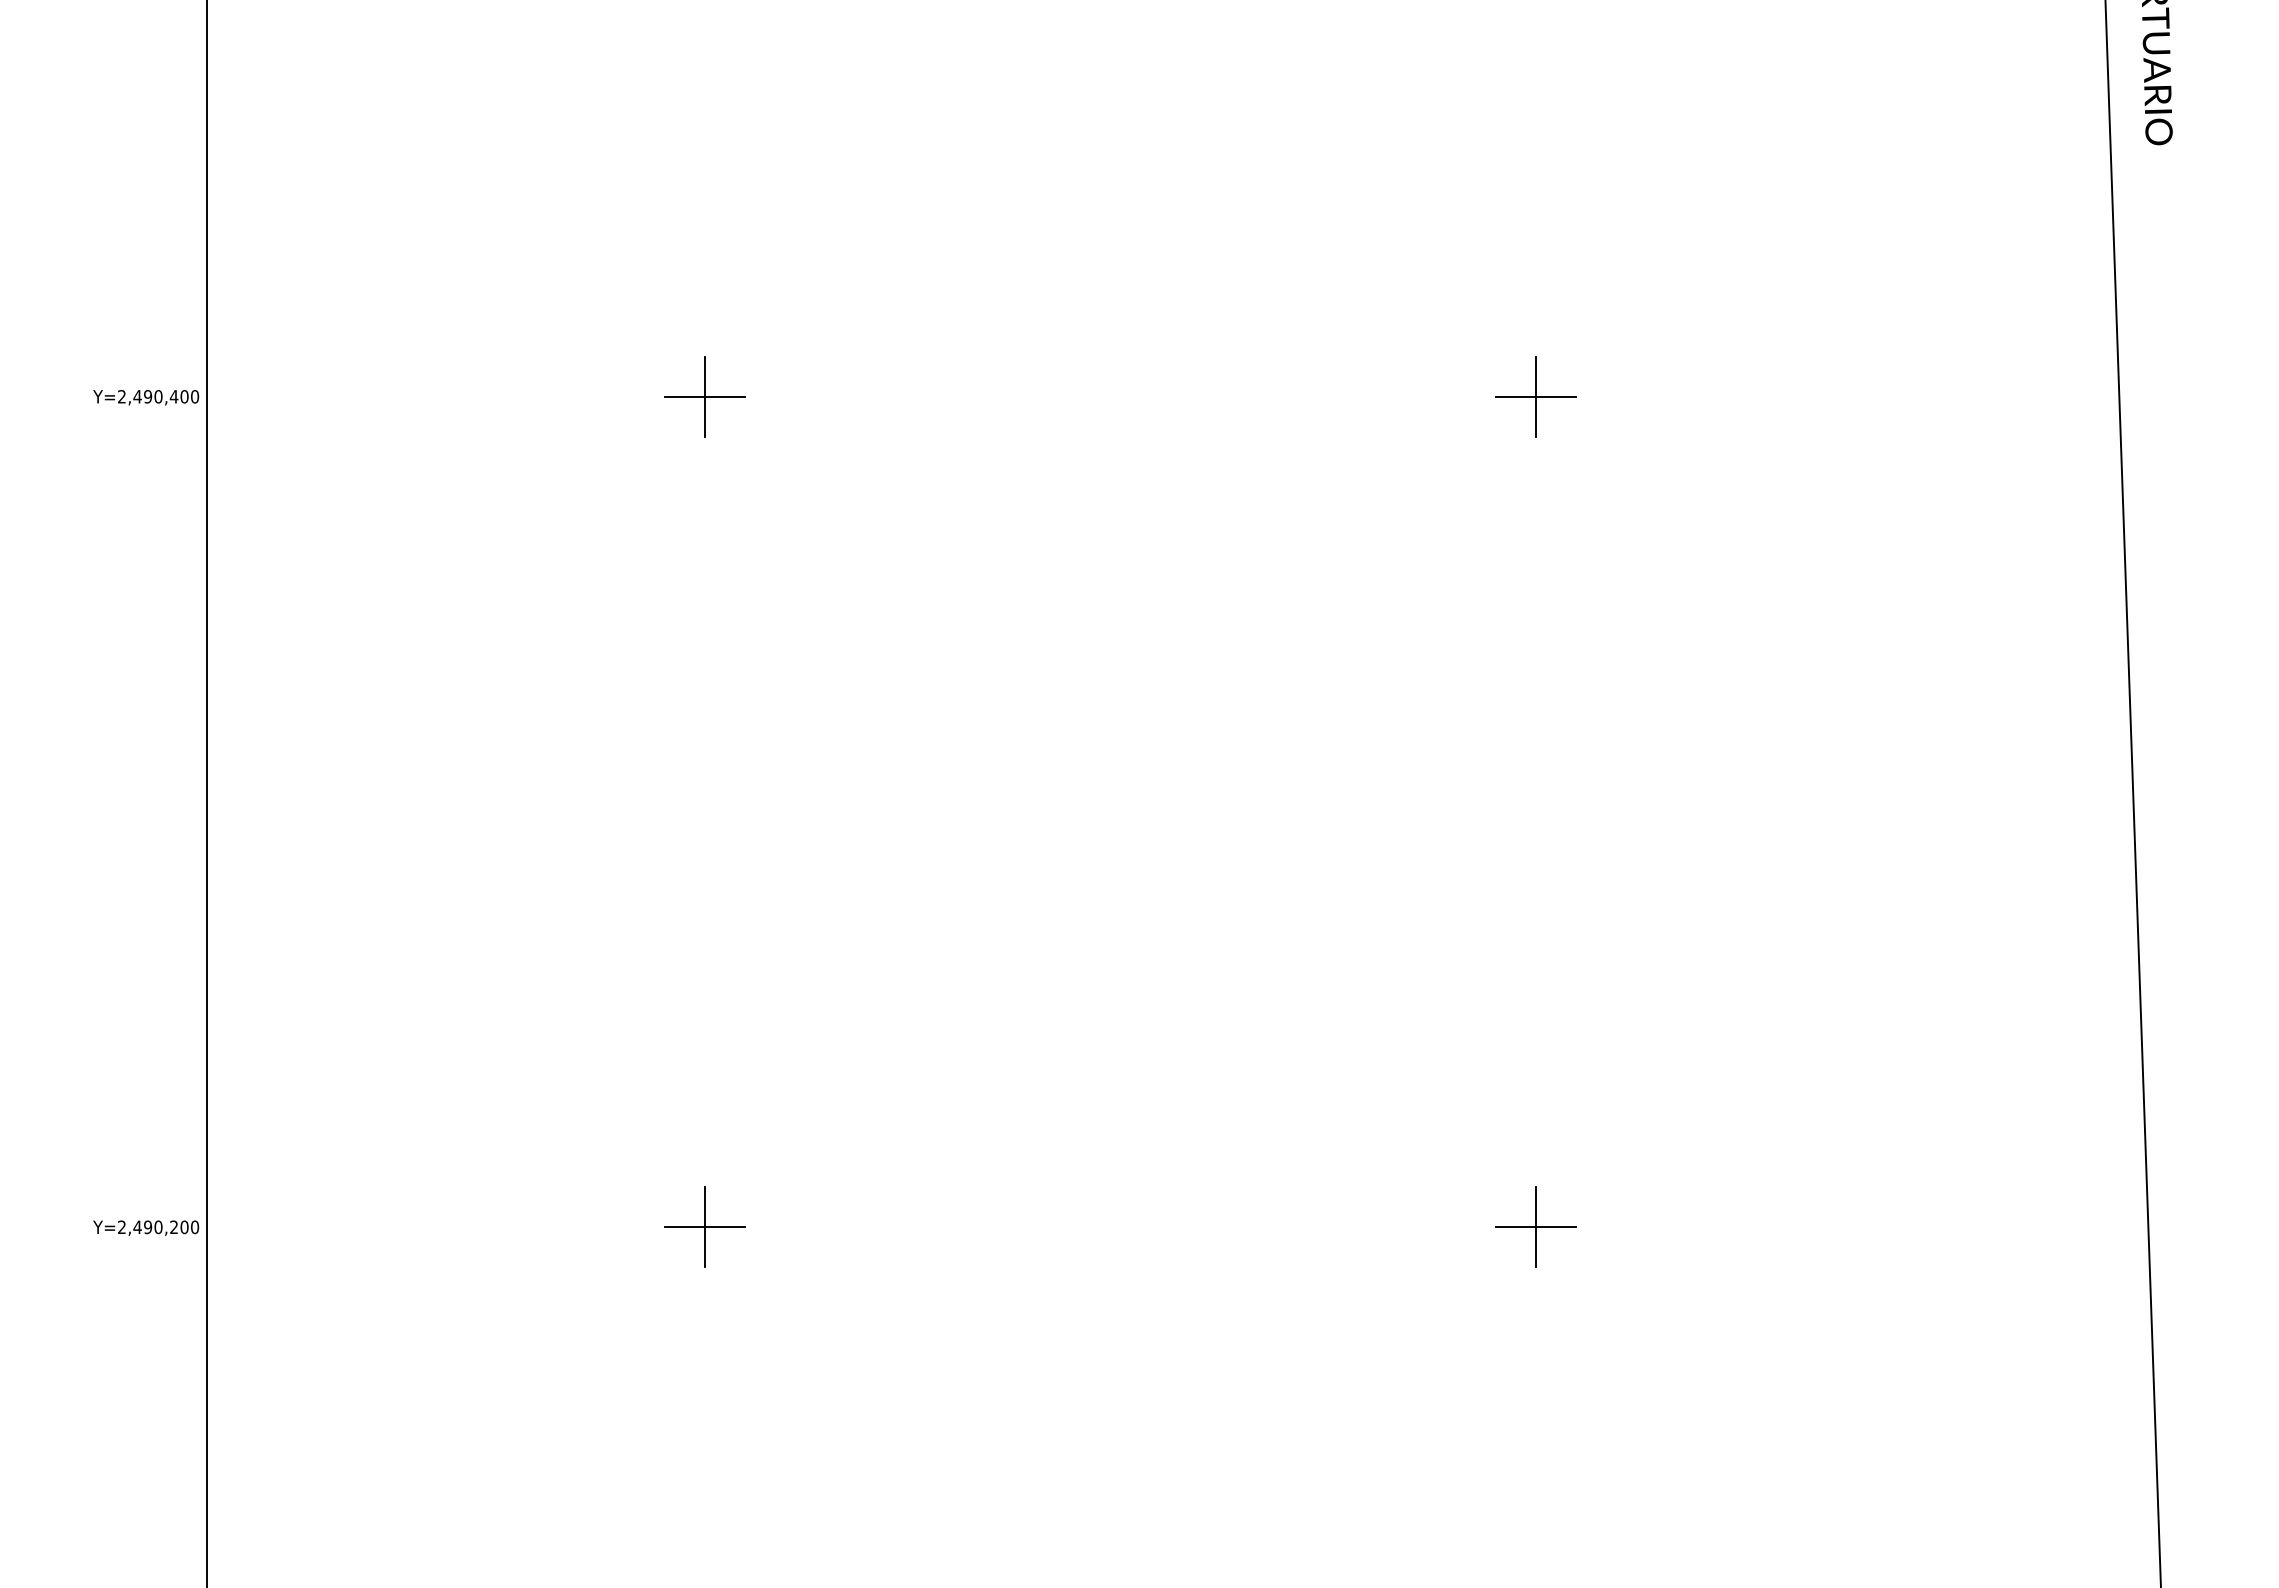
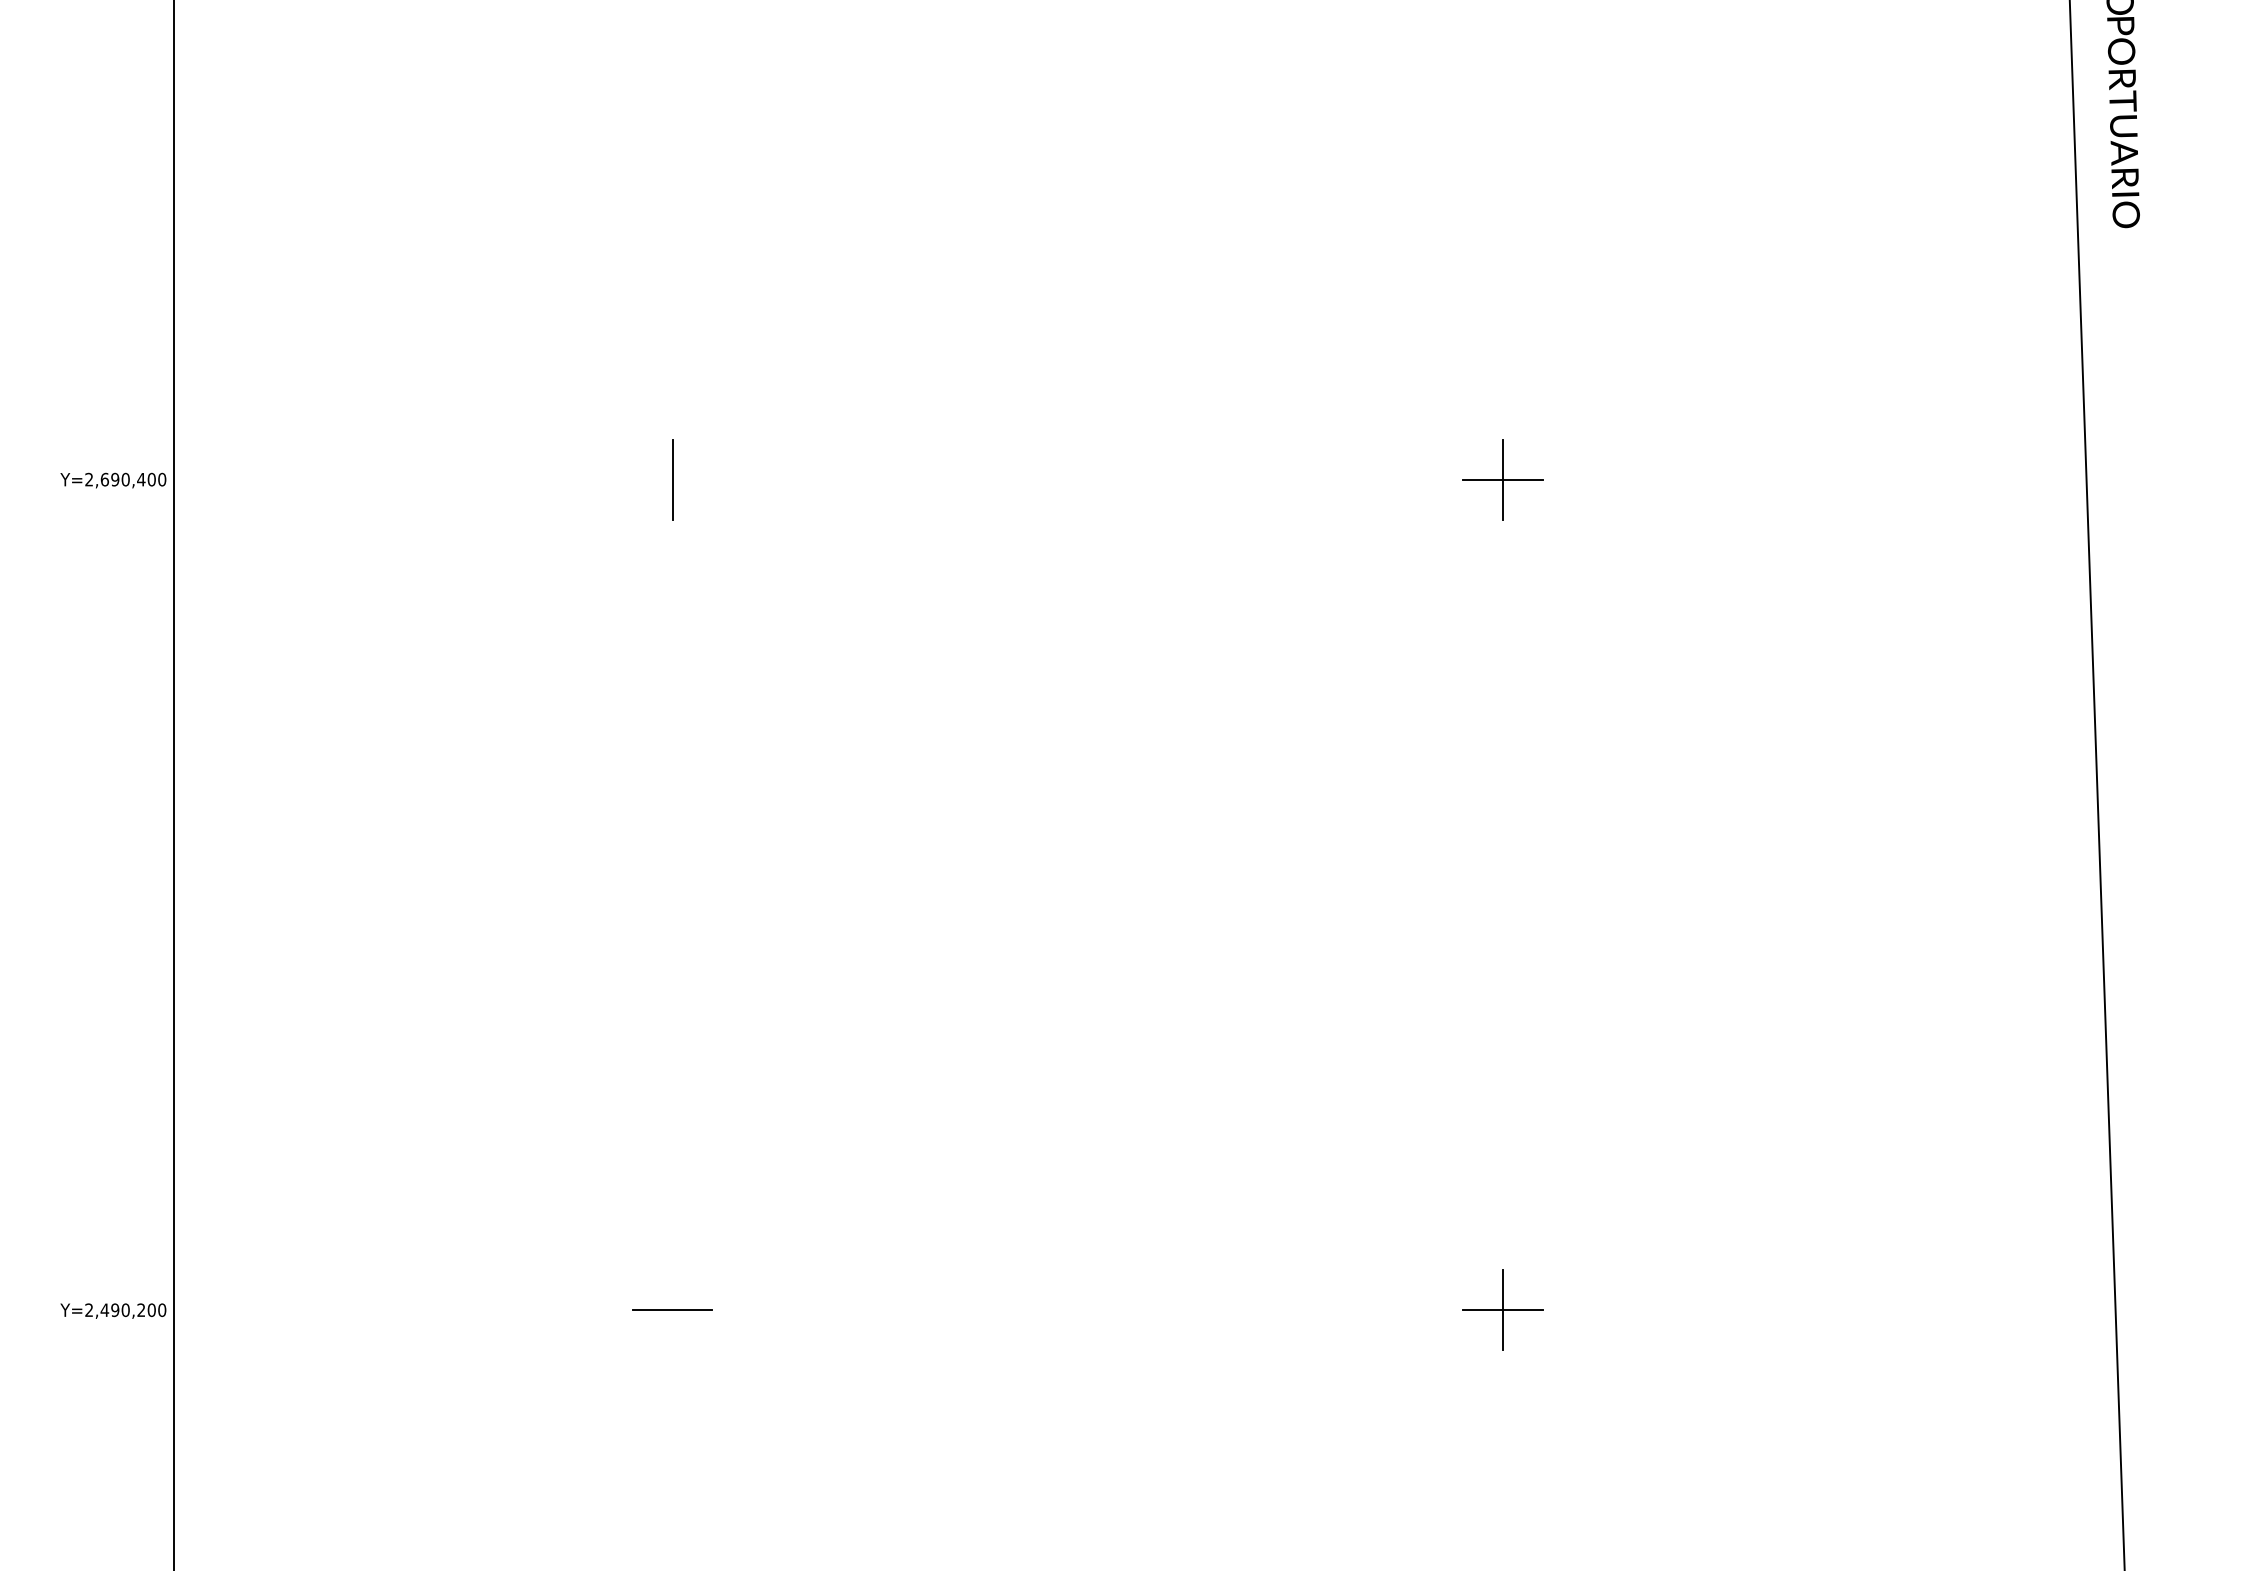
text: (137, 396) -> (104, 479), Y=2,490,400 -> Y=2,690,400
line: (705, 396) -> (672, 479), removed
line: (705, 1227) -> (672, 1310), removed

